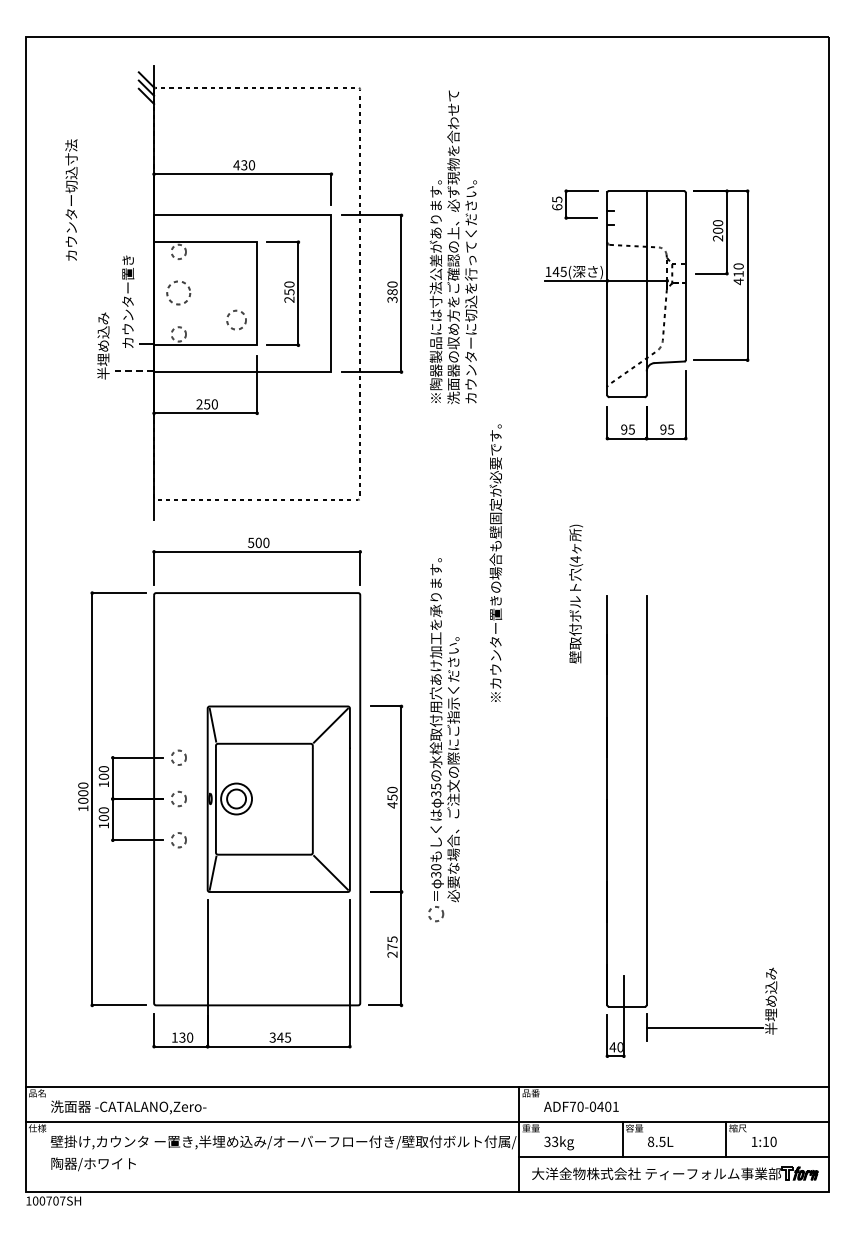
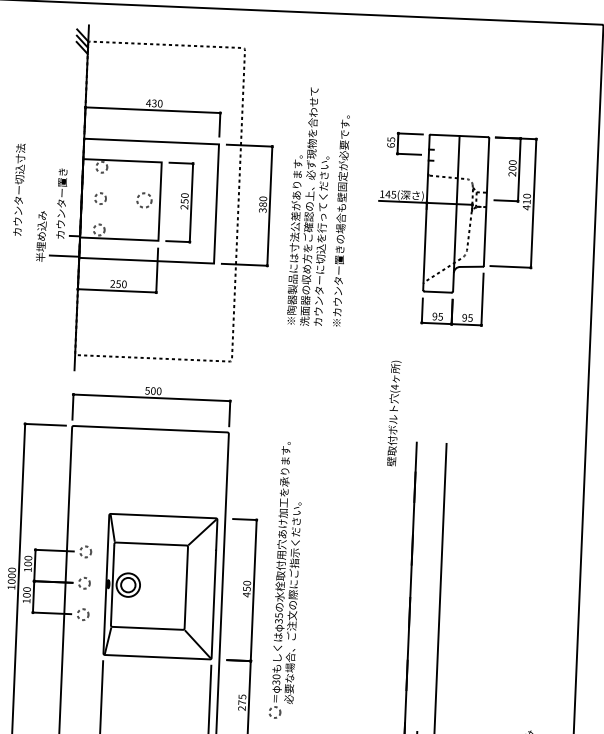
text: (71, 199) -> (19, 189), moved
text: (453, 247) -> (309, 206), moved
circle: (178, 293) -> (100, 198), size x0.62
circle: (236, 319) -> (144, 199), moved
line: (134, 370) -> (64, 256), dashed -> solid
text: (495, 562) -> (340, 220), moved
text: (576, 593) -> (394, 413), moved
part: (443, 740) -> (286, 580), moved

